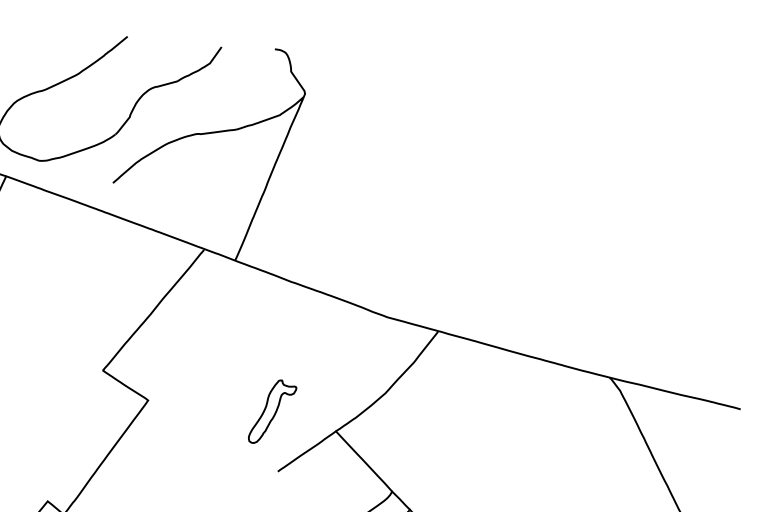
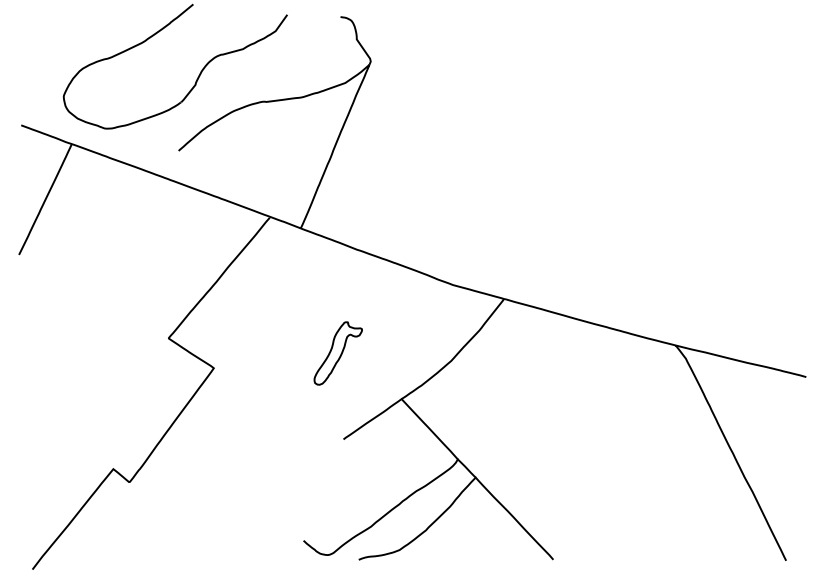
part: (271, 411) -> (337, 353), moved

